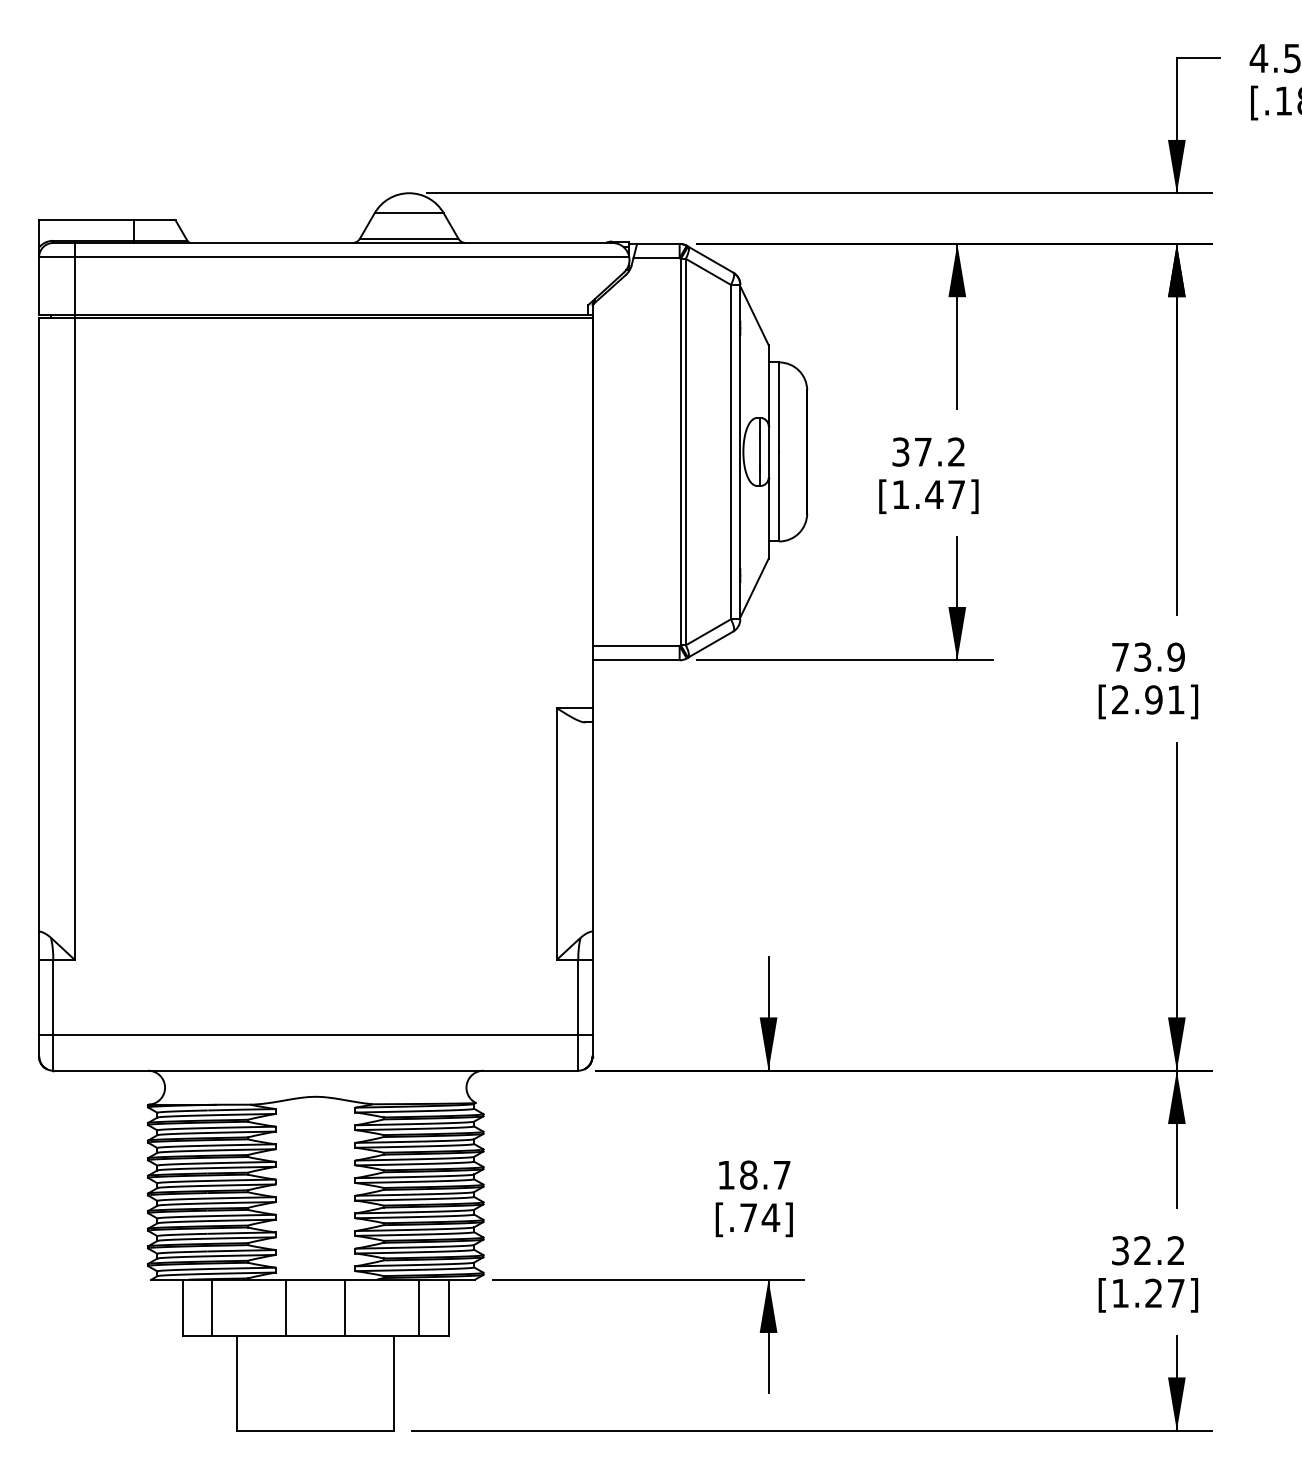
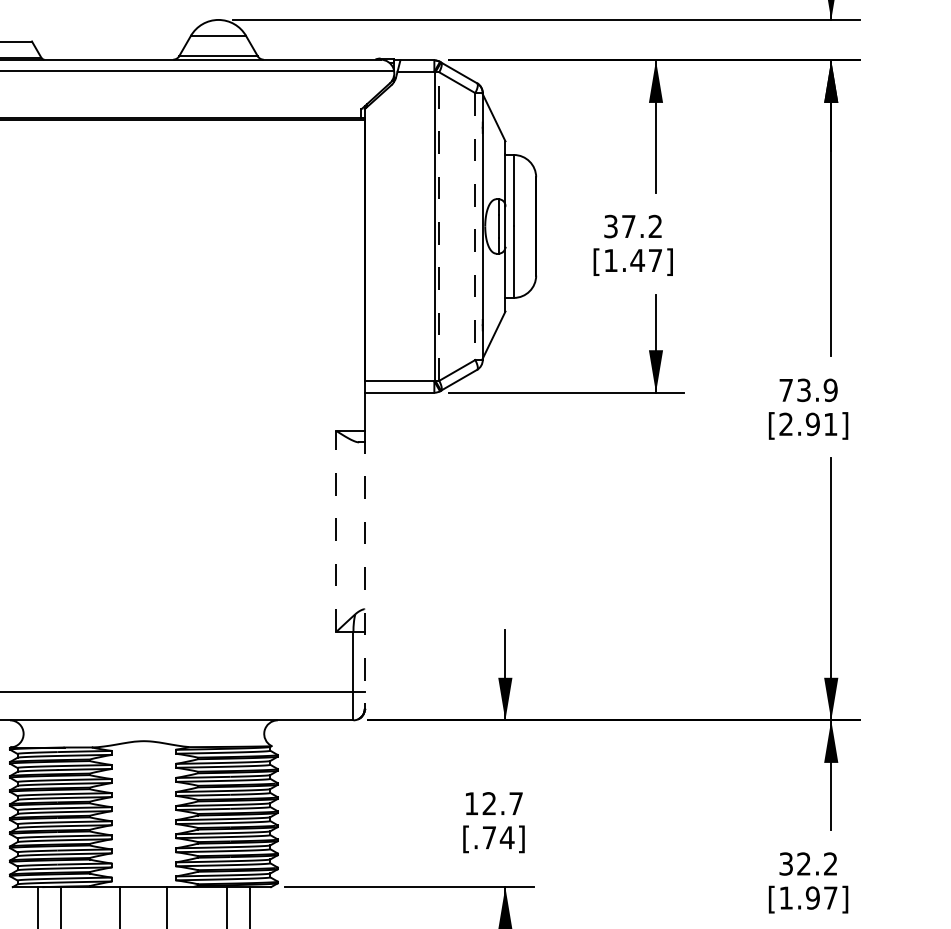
line: (685, 451) -> (439, 226), solid -> dashed
line: (730, 452) -> (474, 226), solid -> dashed
line: (556, 834) -> (336, 531), solid -> dashed
line: (592, 882) -> (364, 570), solid -> dashed
text: (748, 1174) -> (489, 803), 18.7 -> 12.7
text: (1153, 1293) -> (812, 898), [1.27] -> [1.97]

